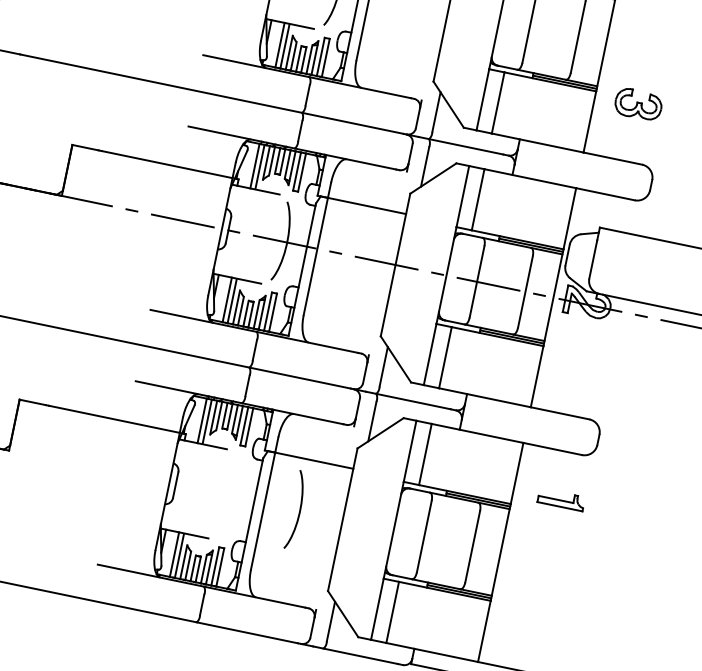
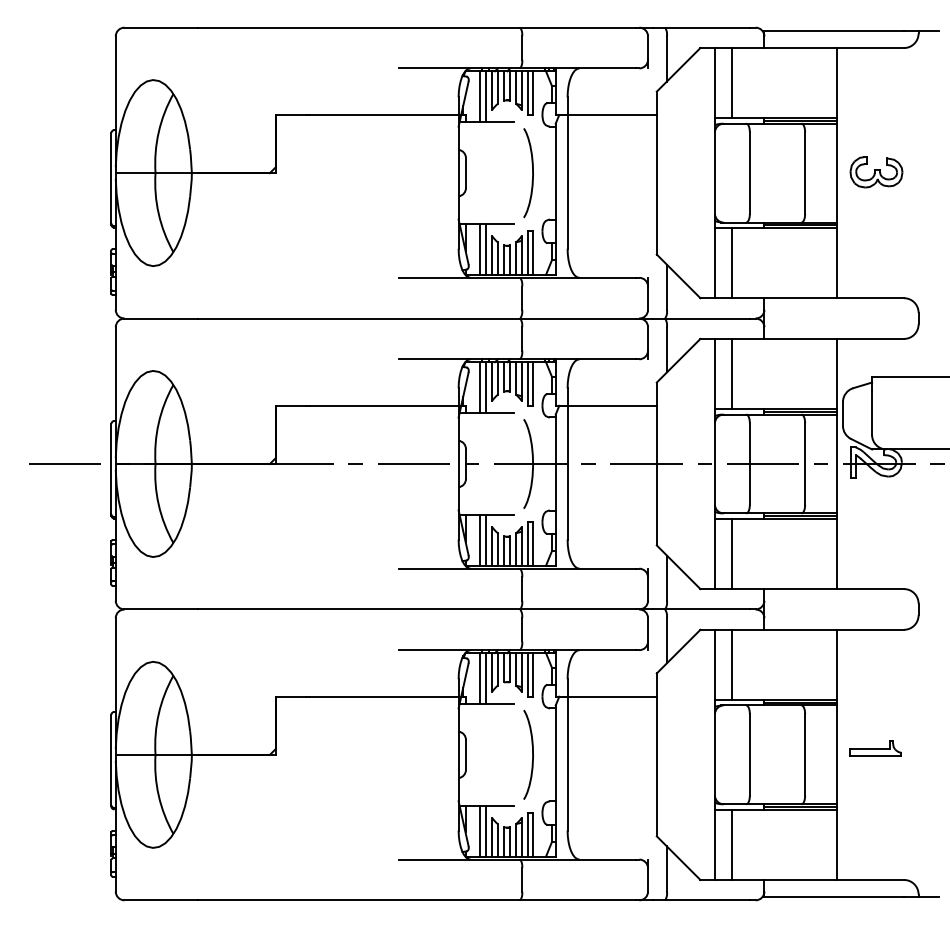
part: (638, 104) -> (876, 172), moved
part: (561, 499) -> (875, 748), moved
curve: (299, 510) -> (532, 754), moved

